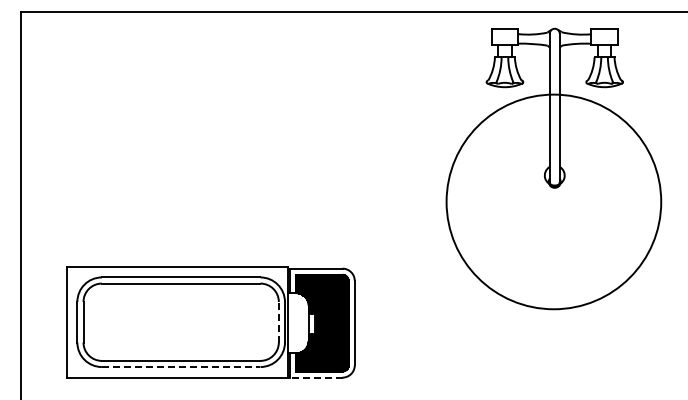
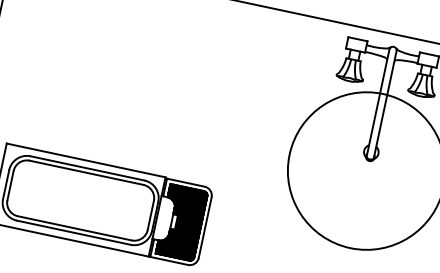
line: (278, 321) -> (150, 214), dashed -> solid
line: (181, 367) -> (74, 233), dashed -> solid
line: (315, 377) -> (168, 260), dashed -> solid

